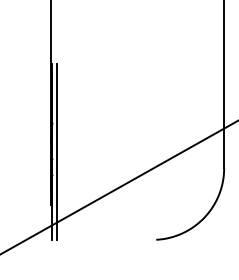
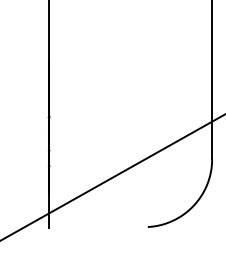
line: (56, 151) -> (53, 143), removed

